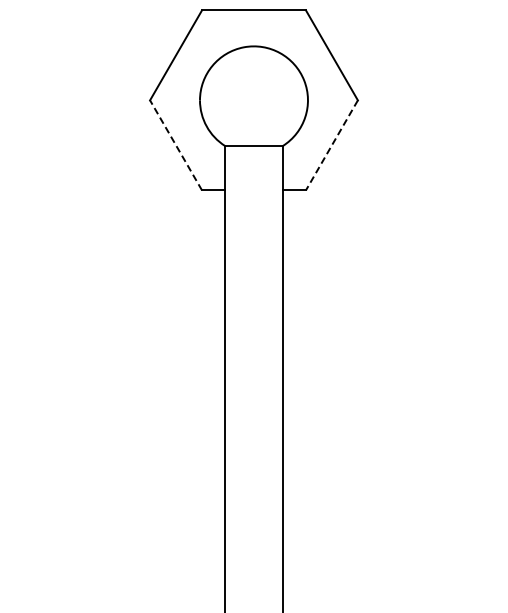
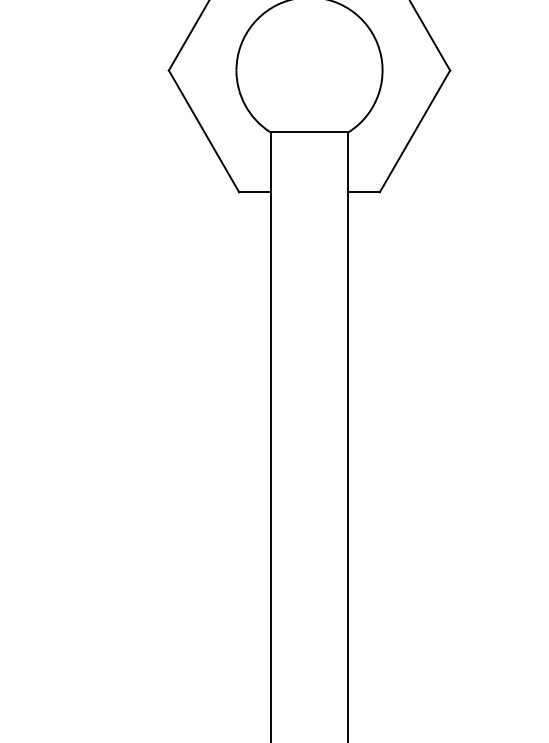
line: (176, 145) -> (204, 131), dashed -> solid
line: (331, 145) -> (414, 131), dashed -> solid

